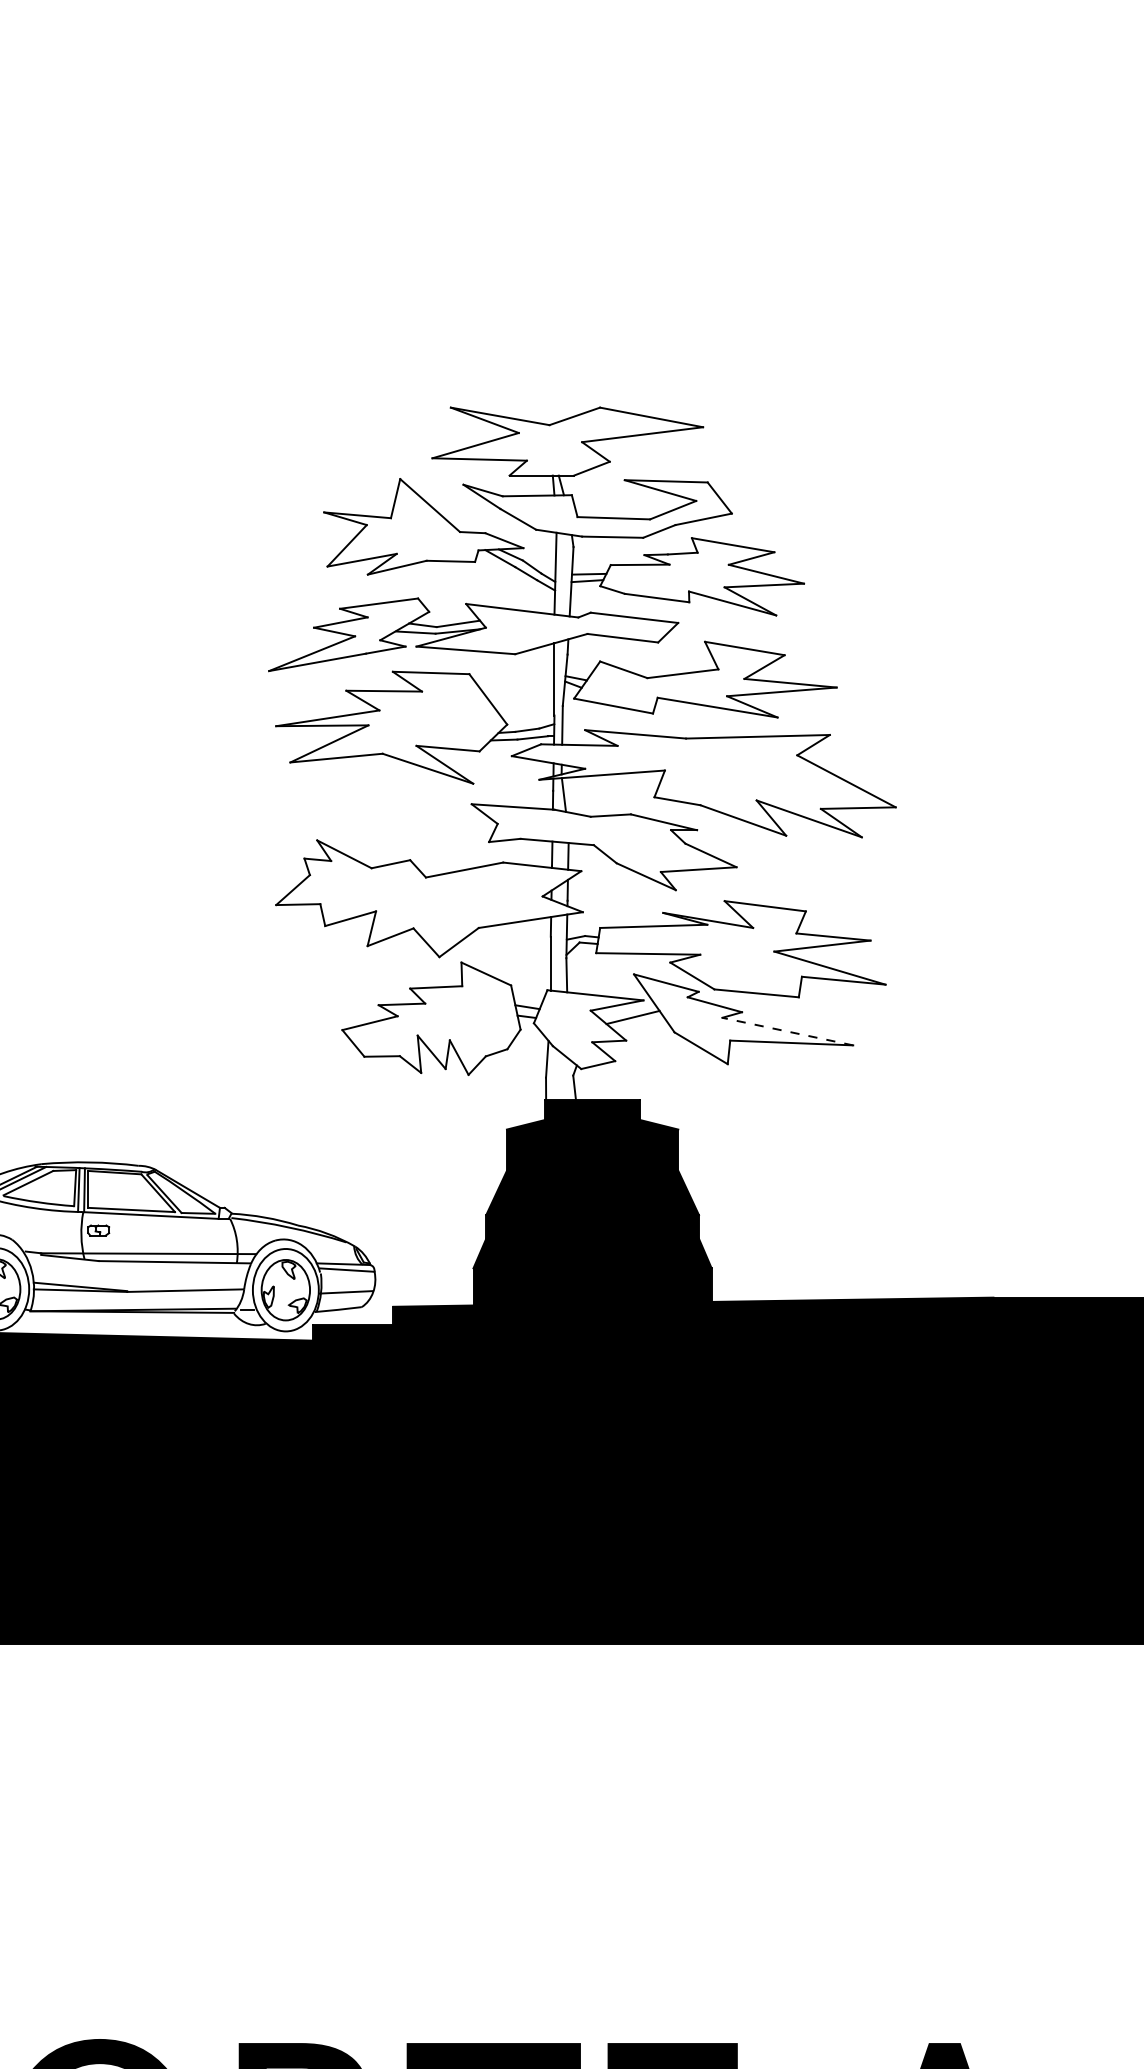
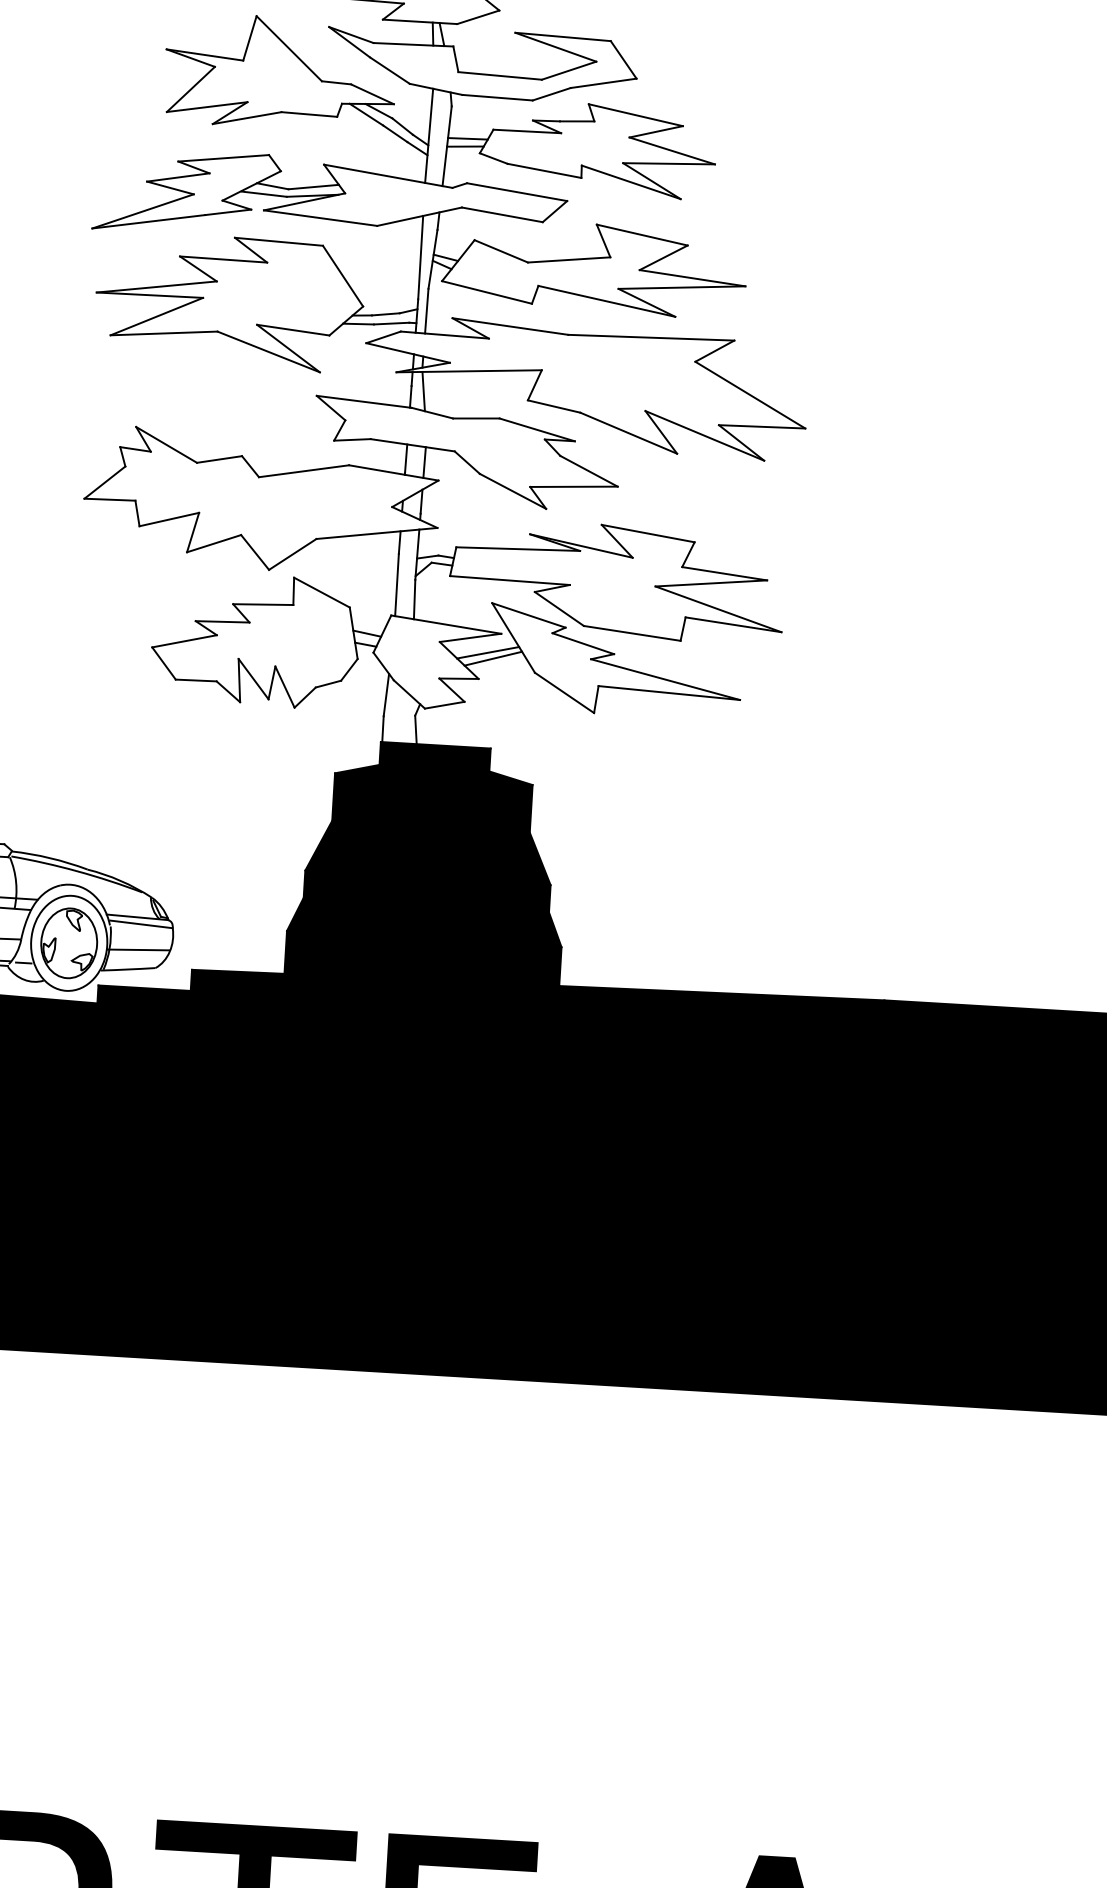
line: (637, 1021) -> (492, 657), added
line: (787, 1031) -> (665, 679), dashed -> solid

